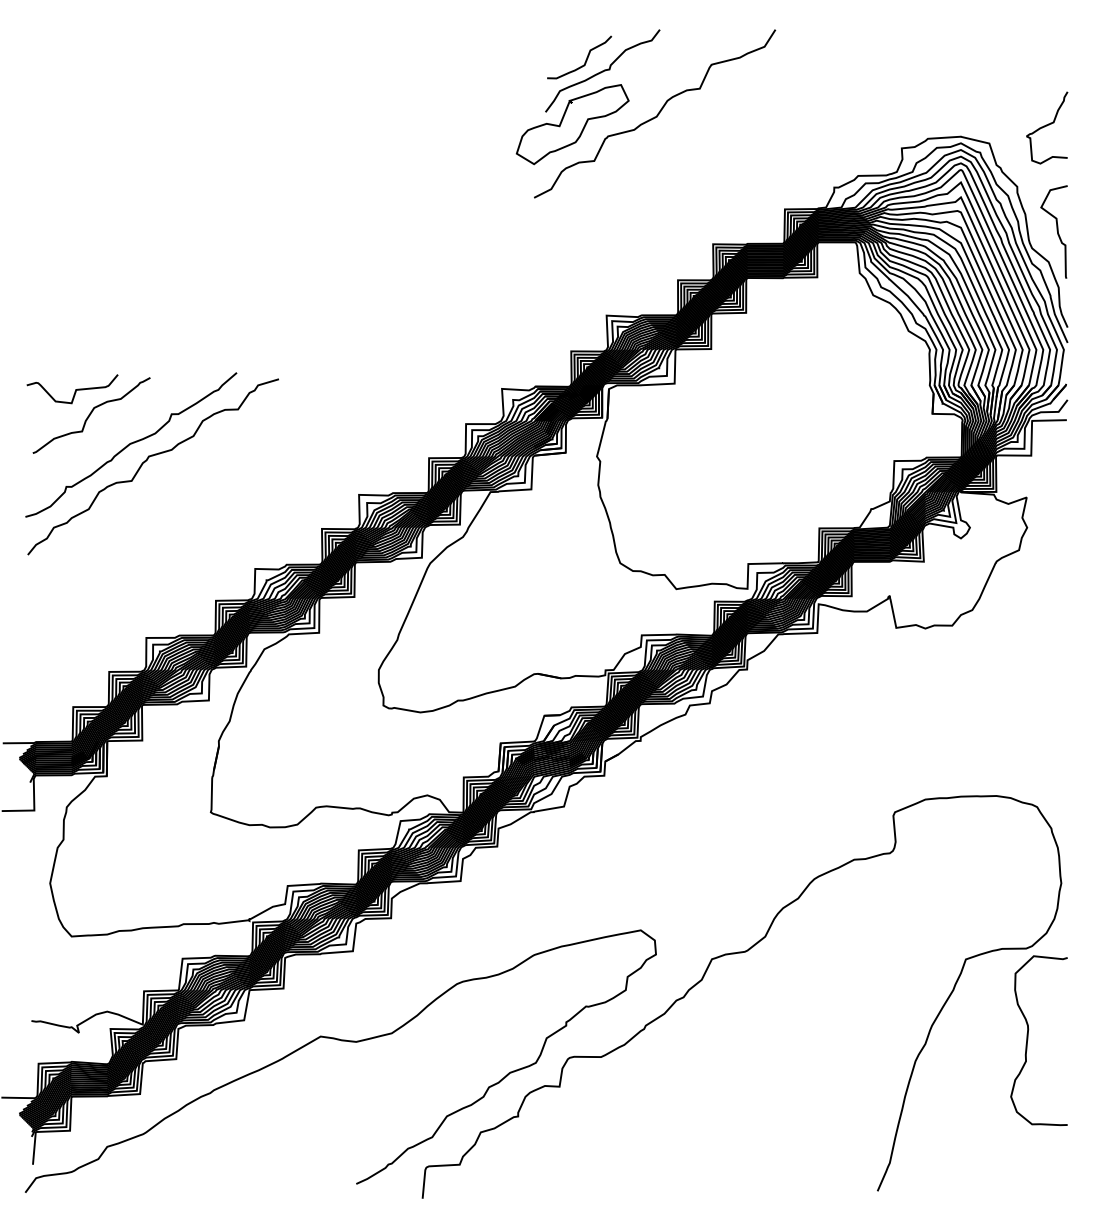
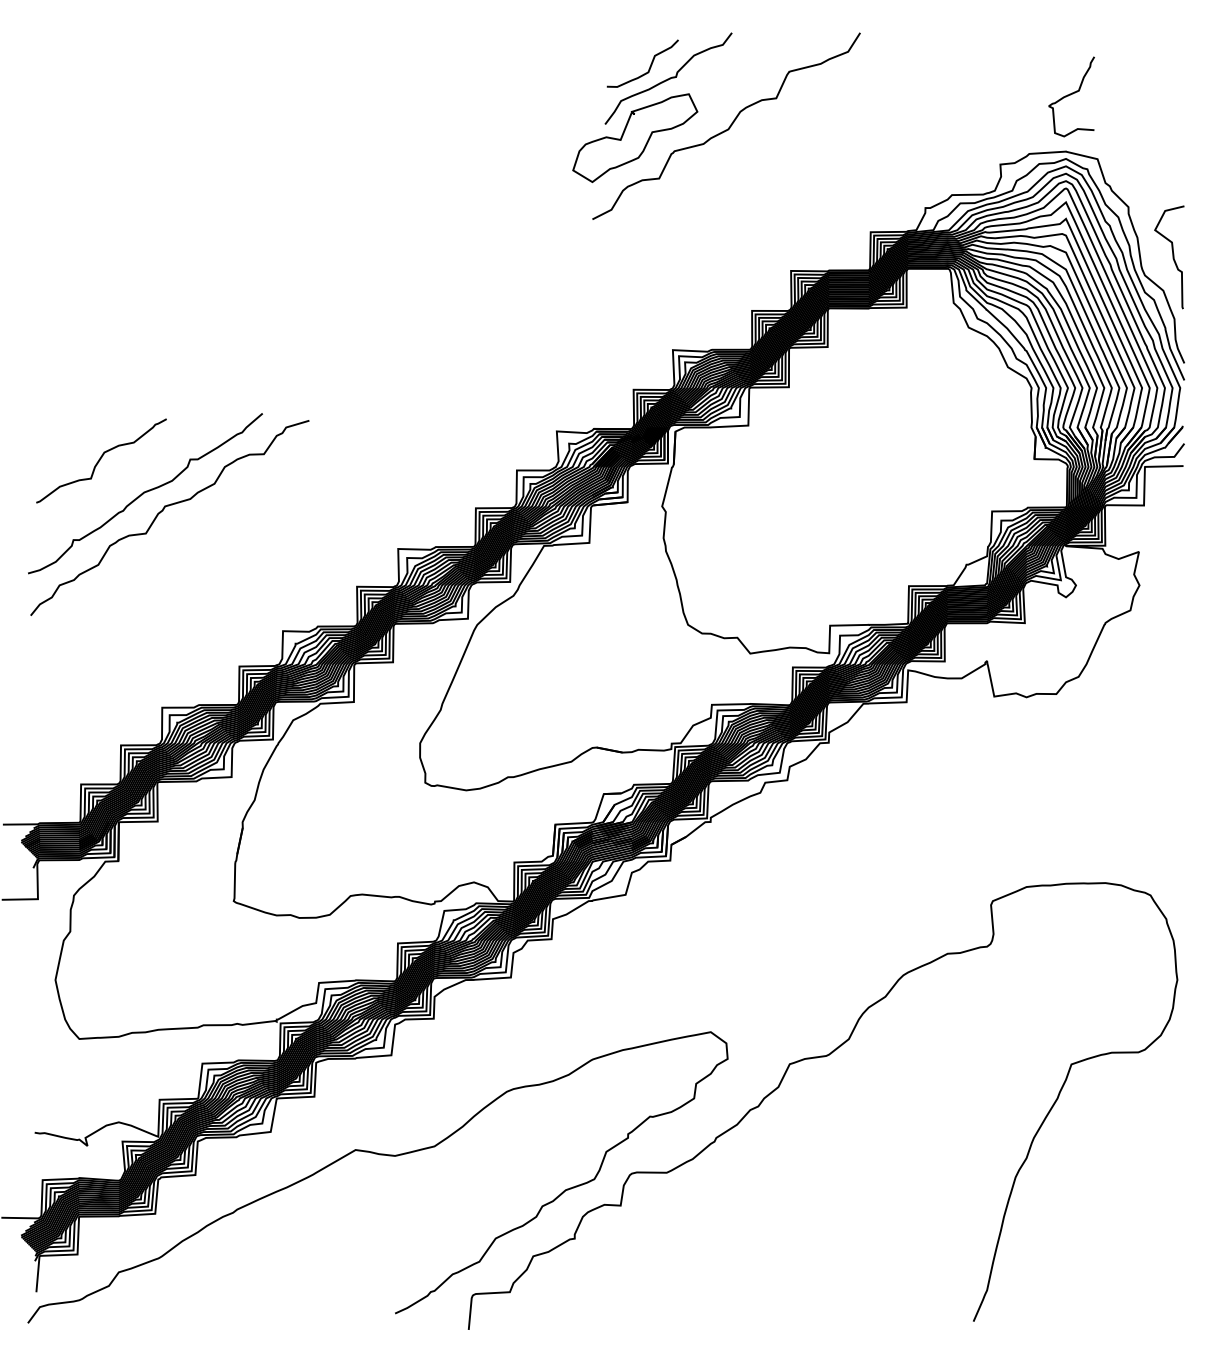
curve: (1046, 126) -> (1070, 95), moved
curve: (75, 389) -> (83, 432), removed
curve: (1028, 1040) -> (1140, 1154), removed

